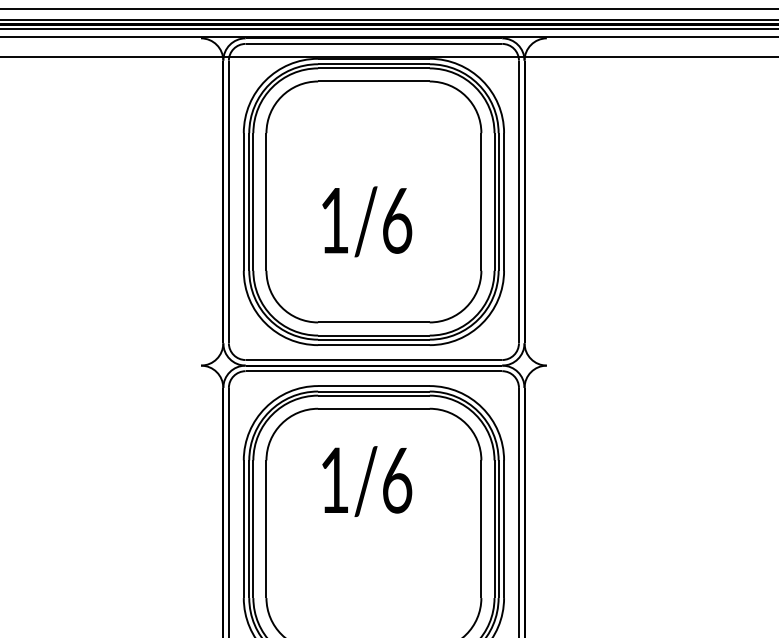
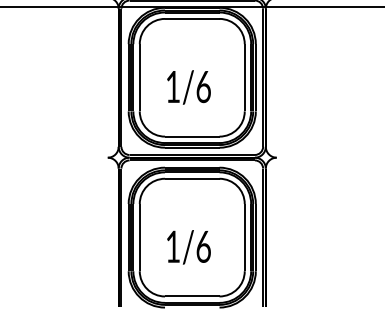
text: (366, 481) -> (188, 247), moved

